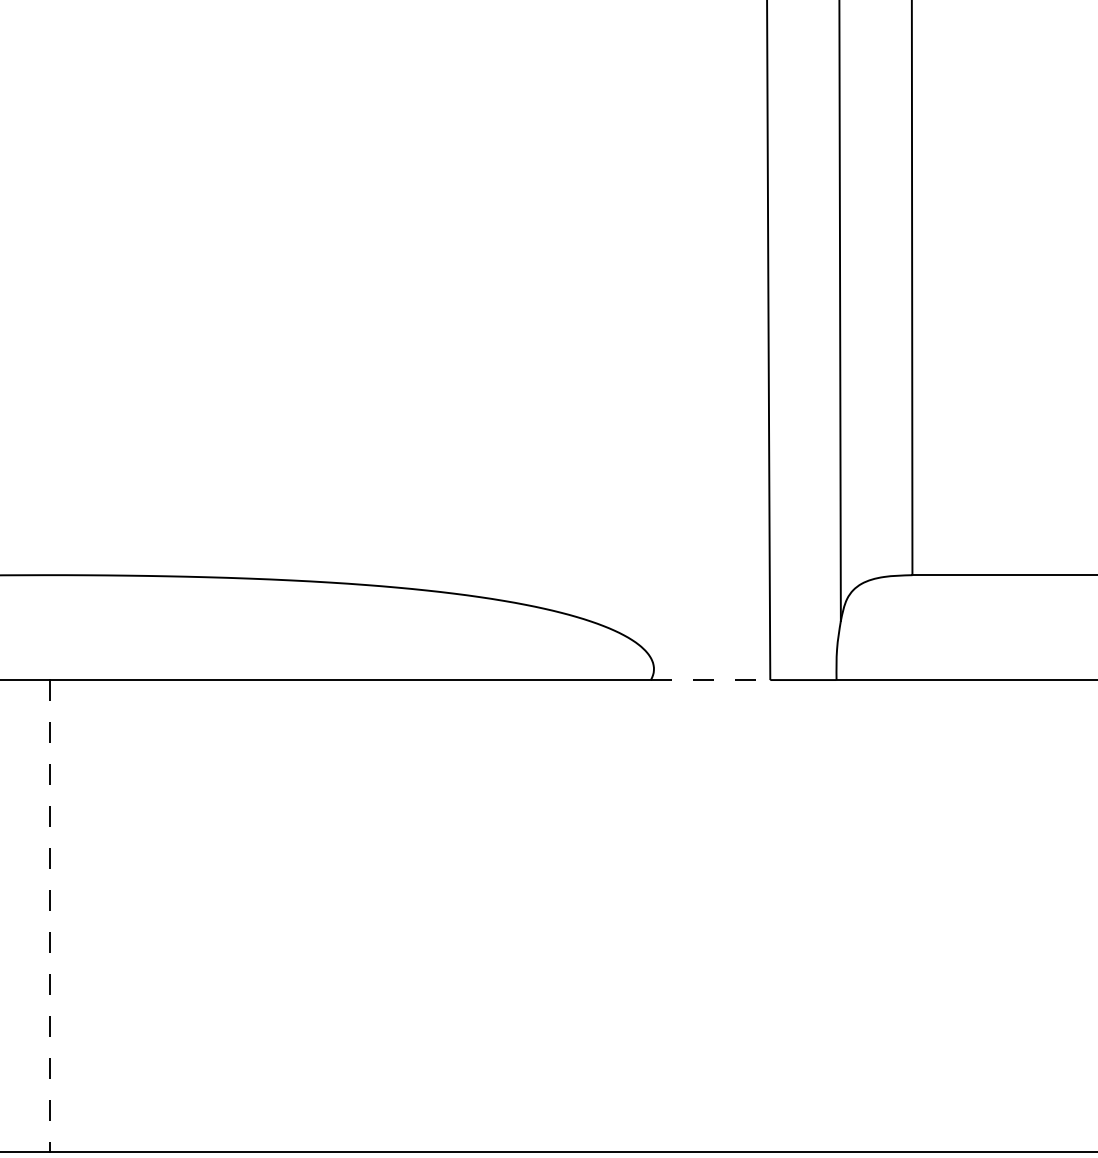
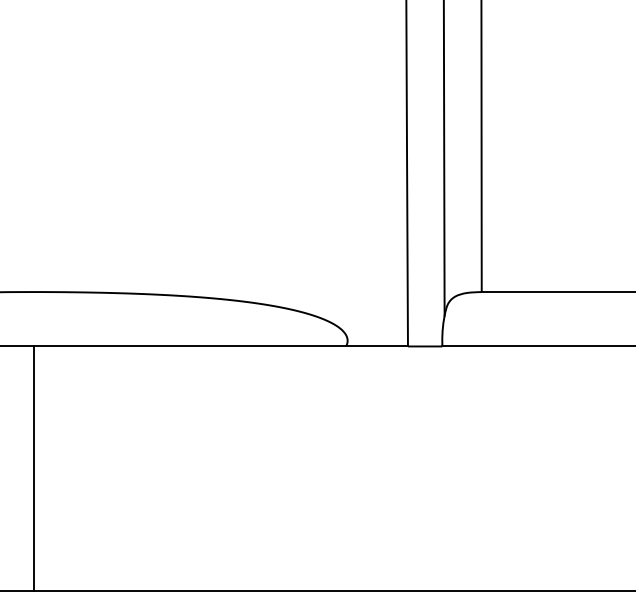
line: (711, 680) -> (377, 346), dashed -> solid
line: (50, 917) -> (34, 469), dashed -> solid

